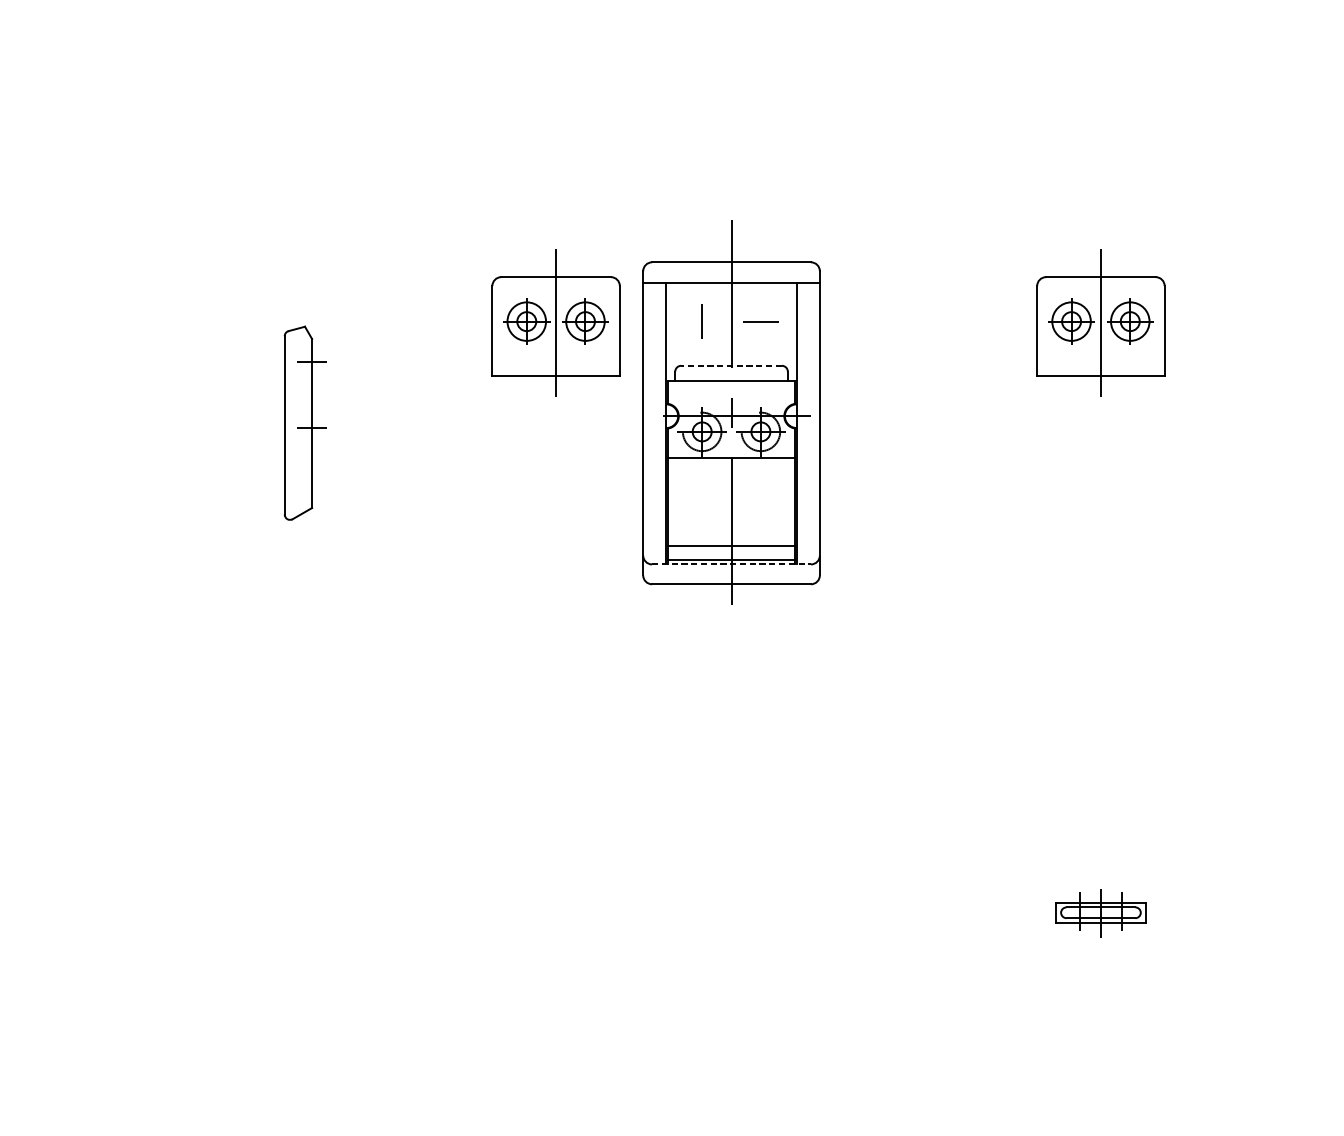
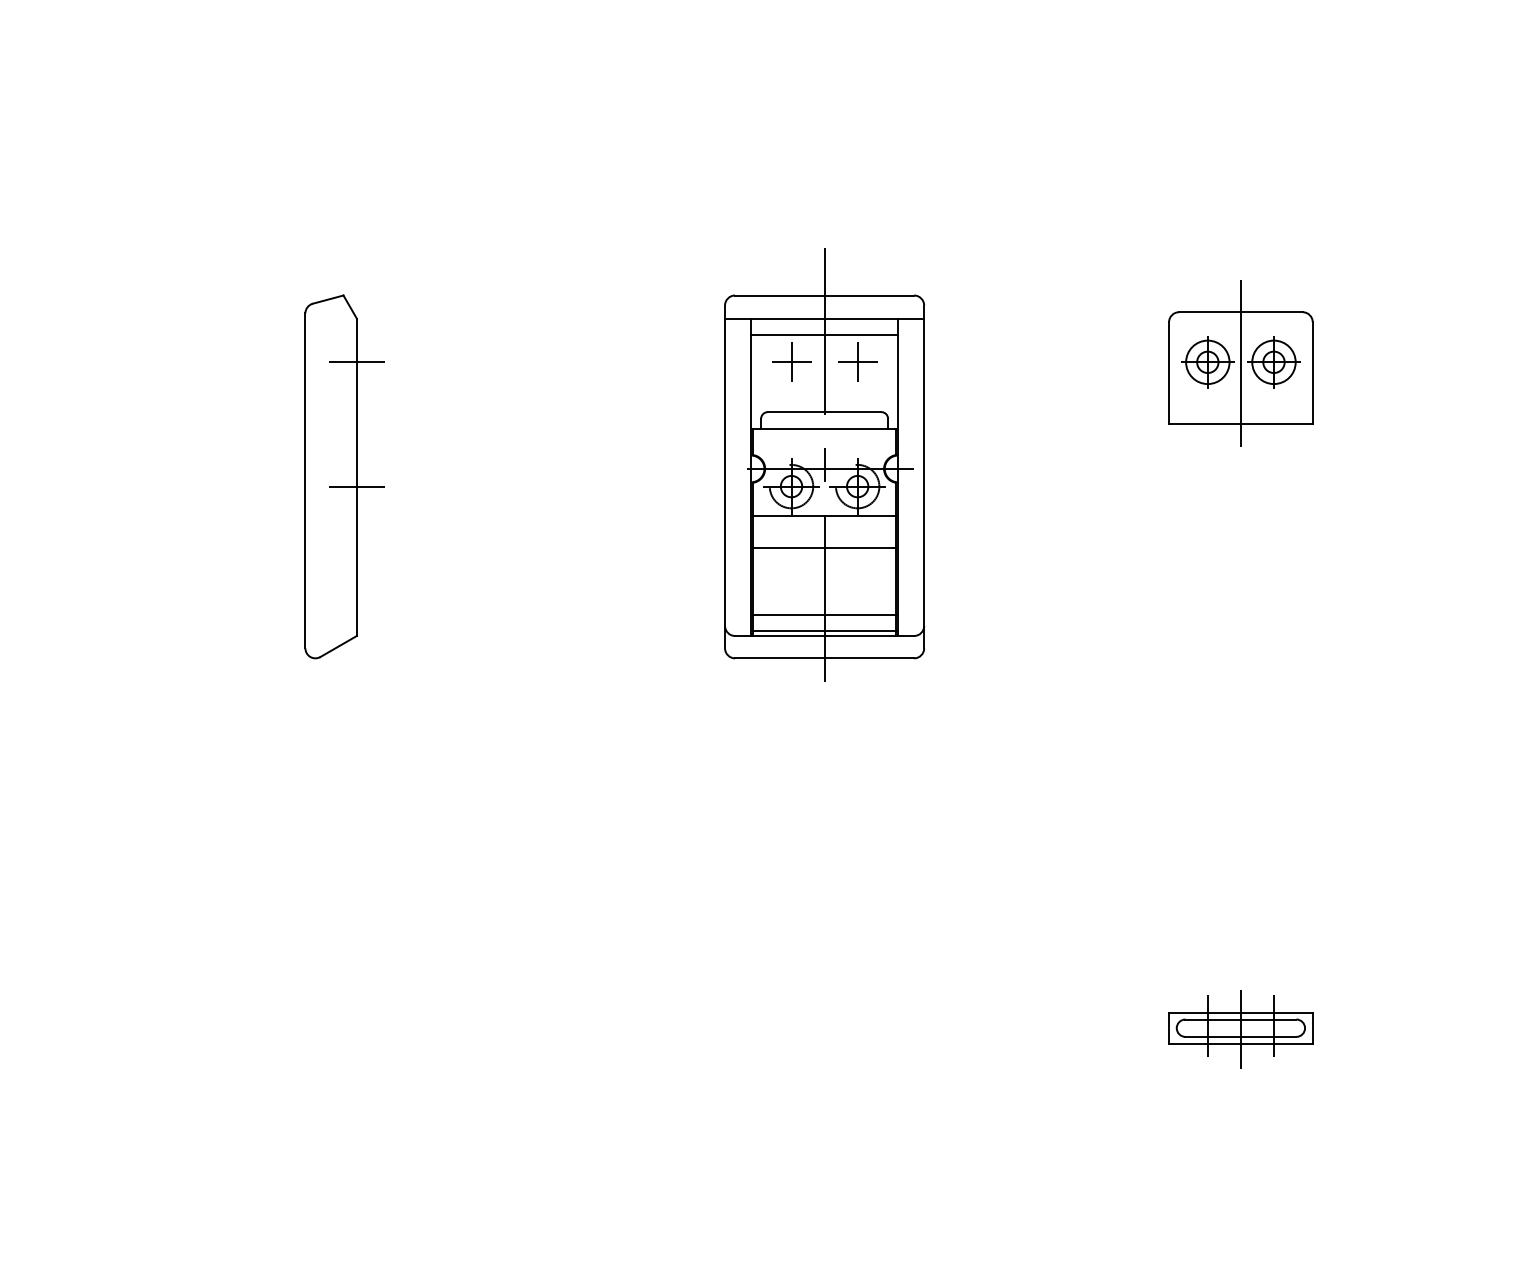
line: (731, 297) -> (824, 335), added
line: (702, 321) -> (791, 362), added
line: (760, 321) -> (857, 362), added
part: (555, 322) -> (626, 363), removed
line: (731, 366) -> (824, 412), dashed -> solid
part: (305, 422) -> (344, 476), size x1.67
line: (731, 485) -> (824, 547), added
line: (731, 564) -> (824, 635), dashed -> solid
part: (1100, 913) -> (1240, 1029), size x1.43

